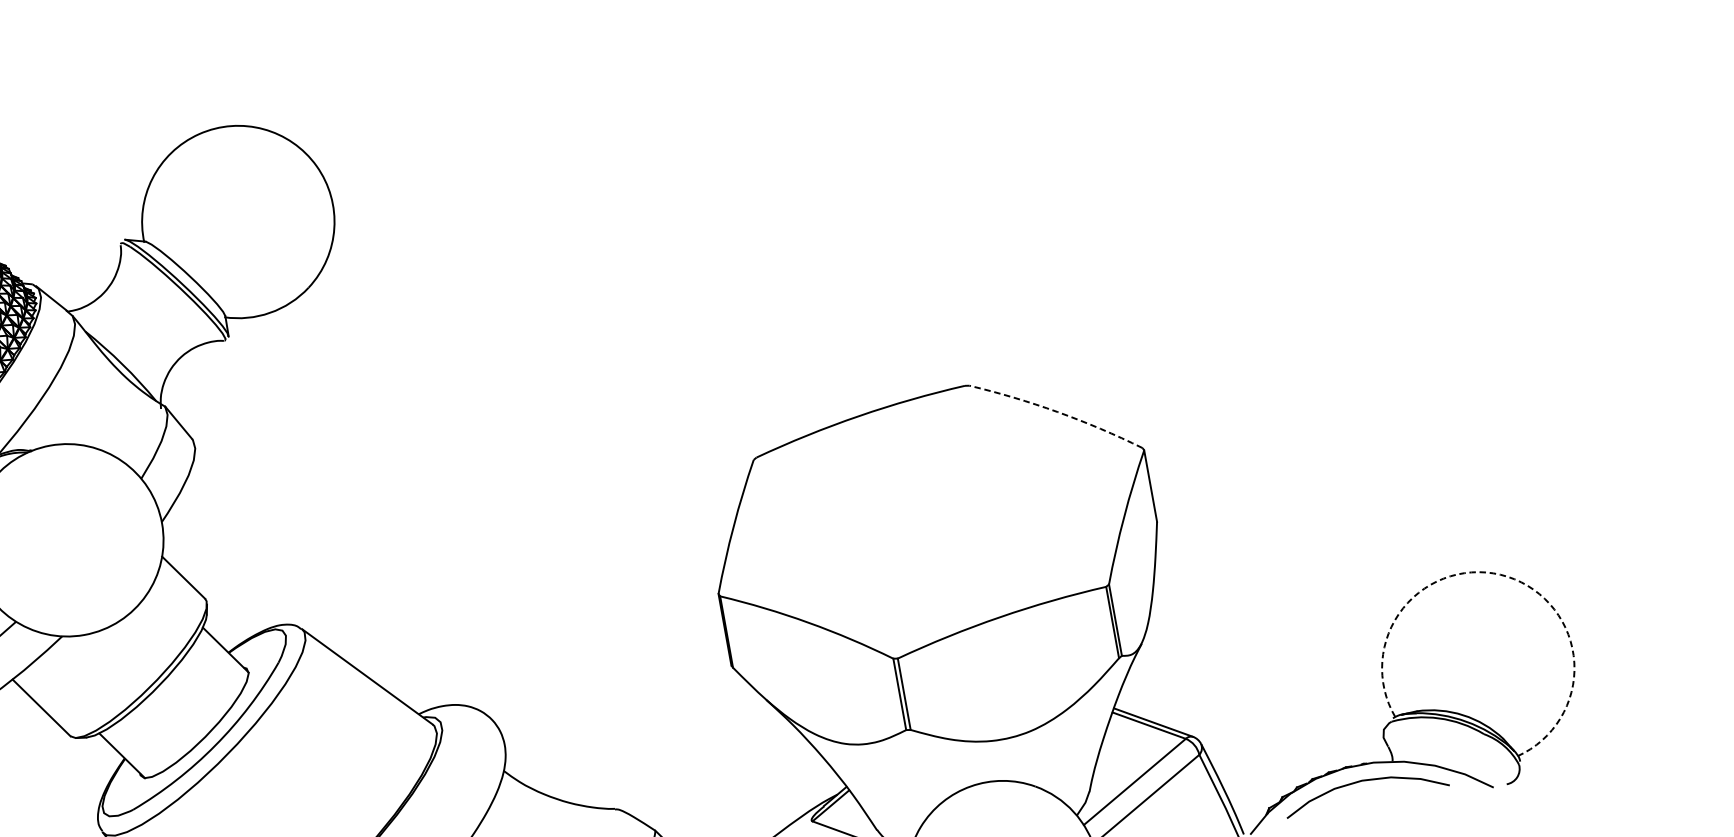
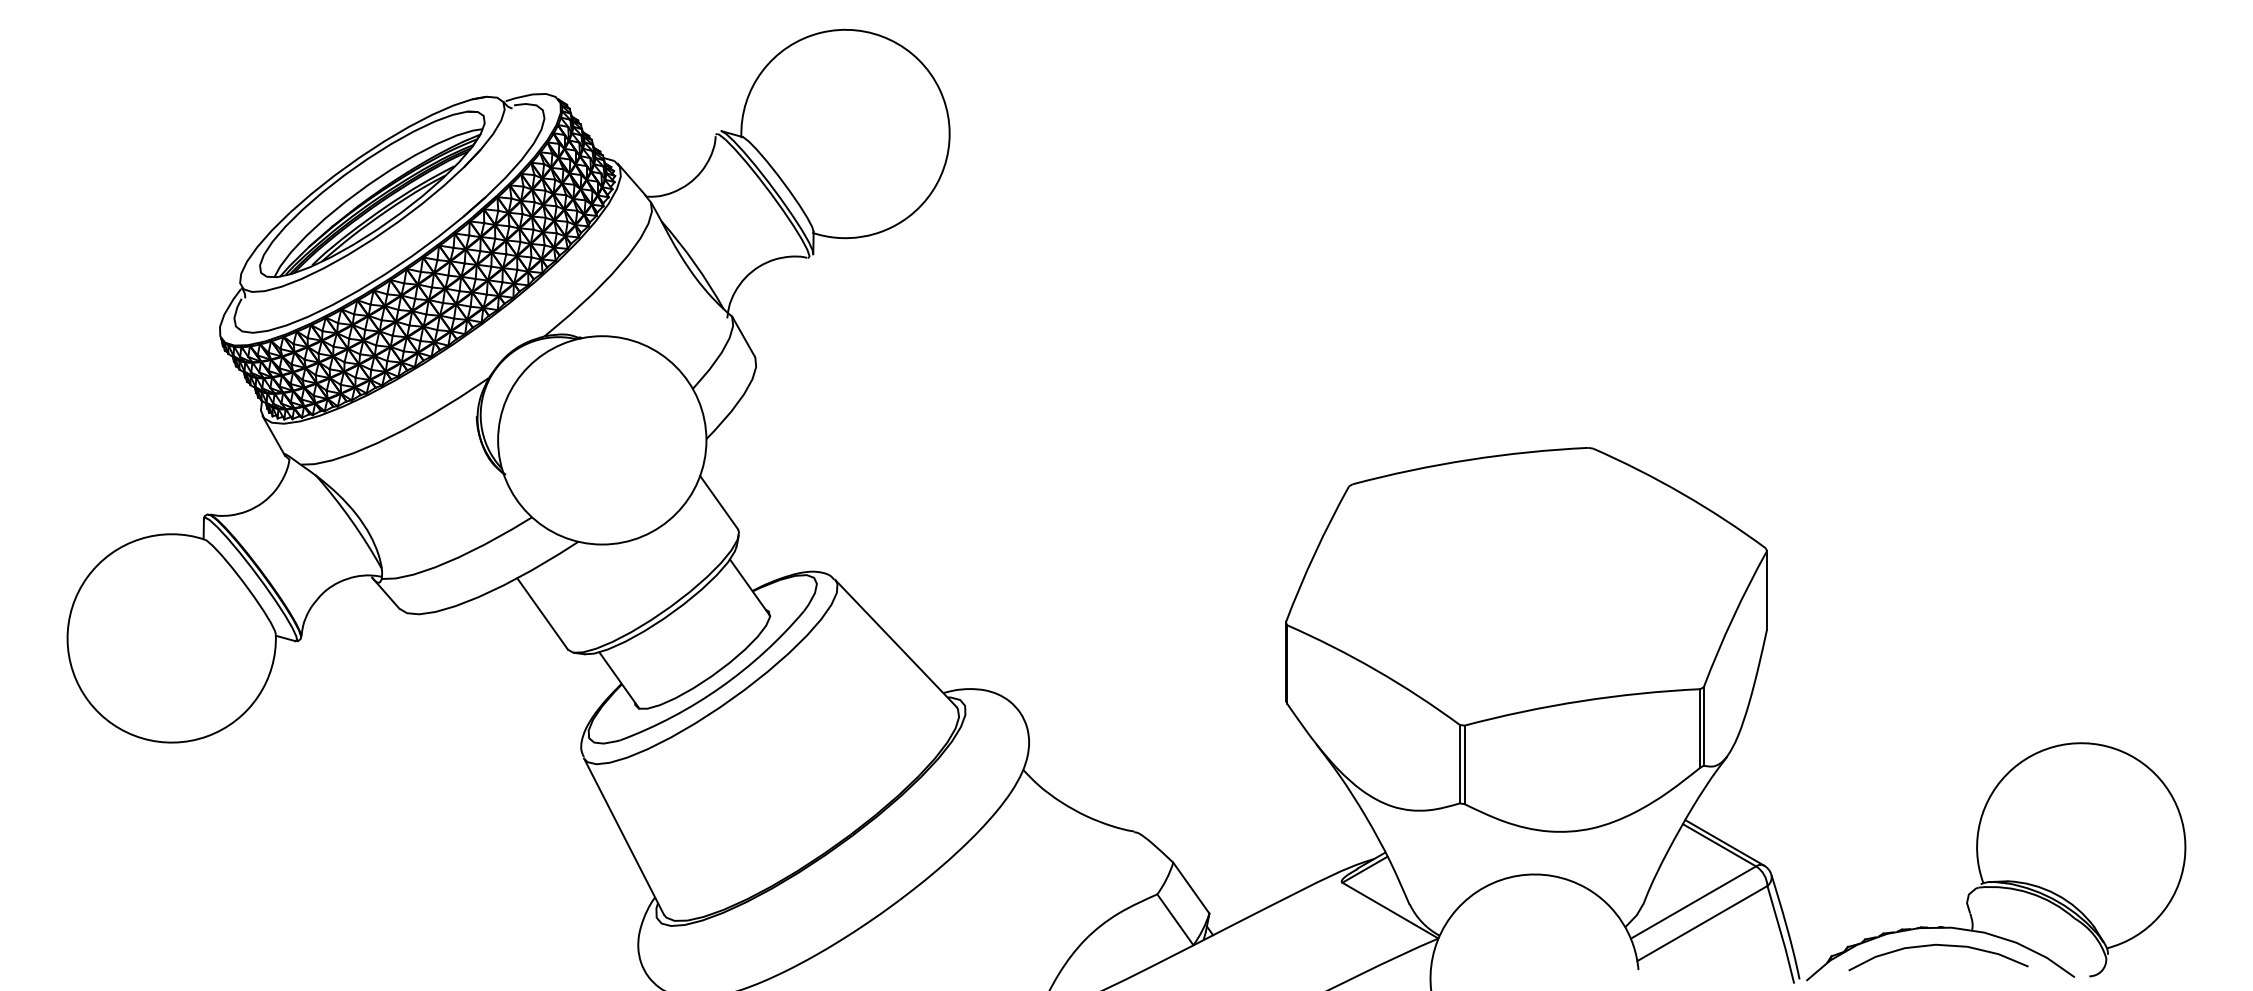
arc: (1057, 411) -> (1682, 493), dashed -> solid
arc: (1508, 576) -> (2130, 755), dashed -> solid

